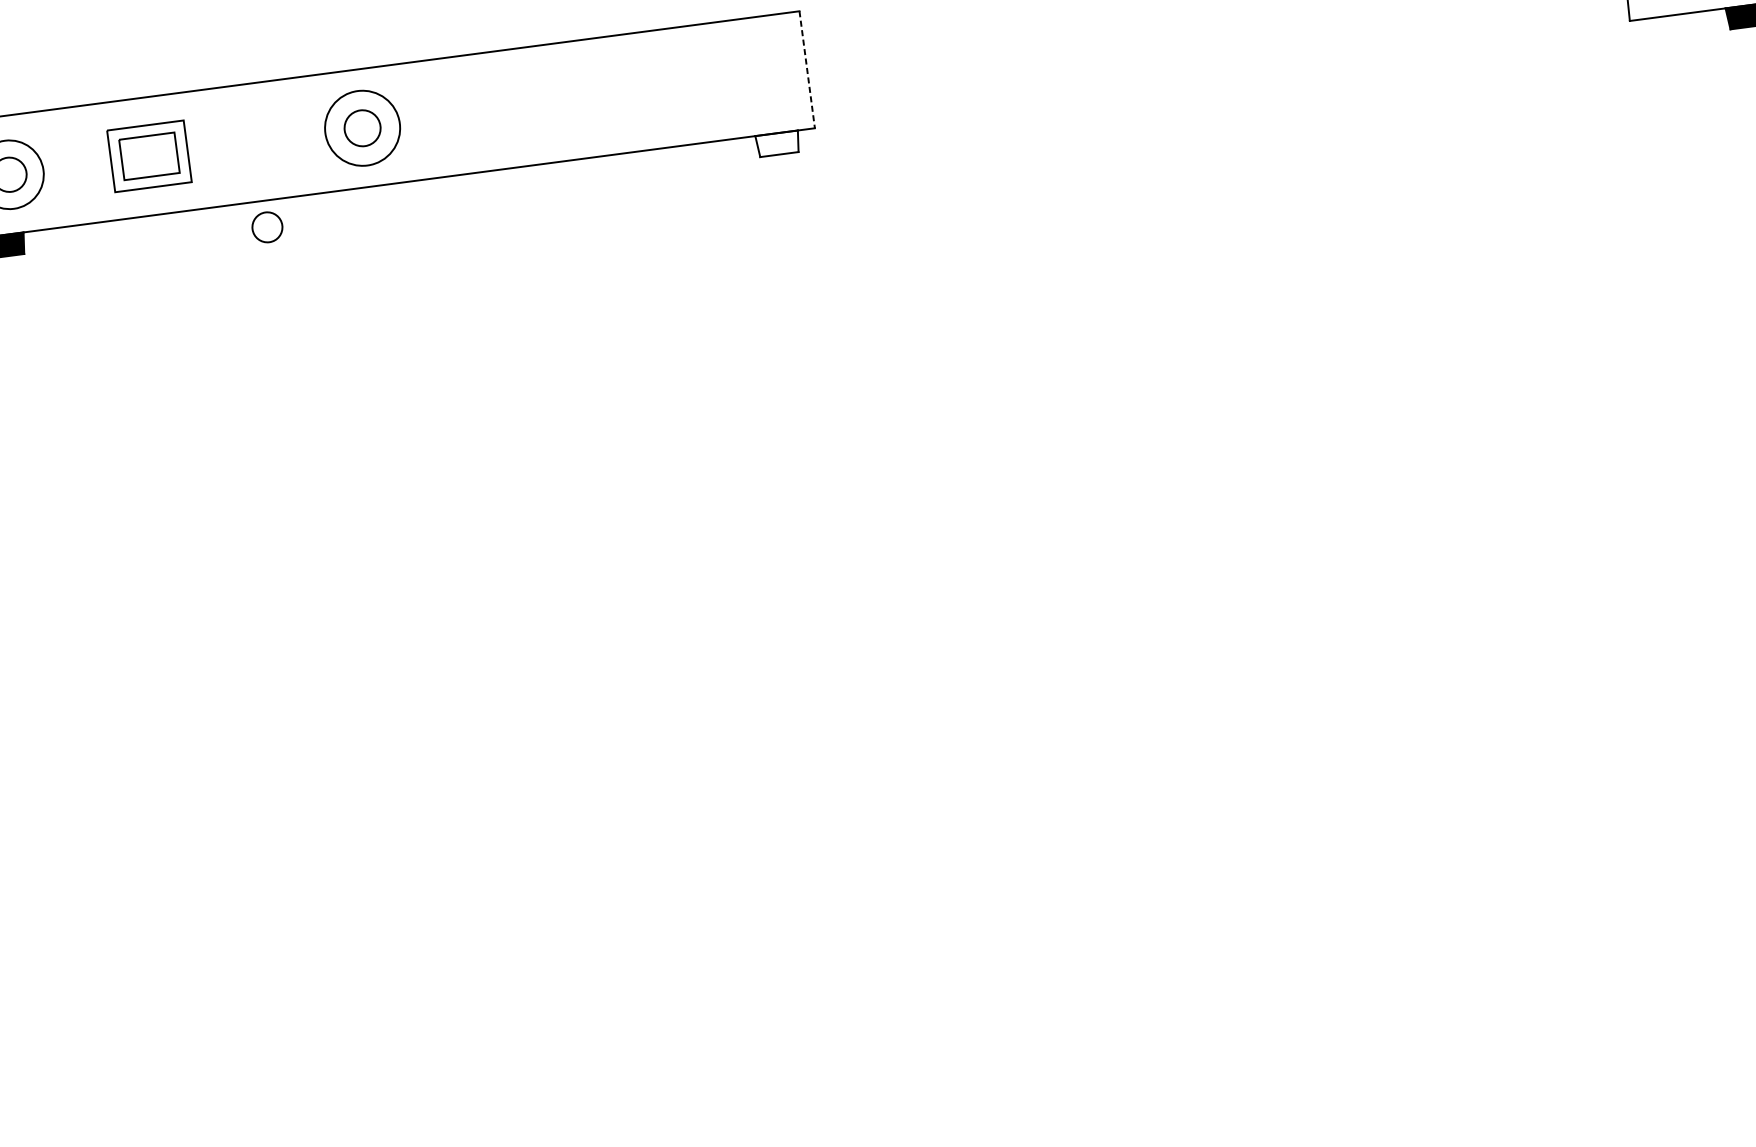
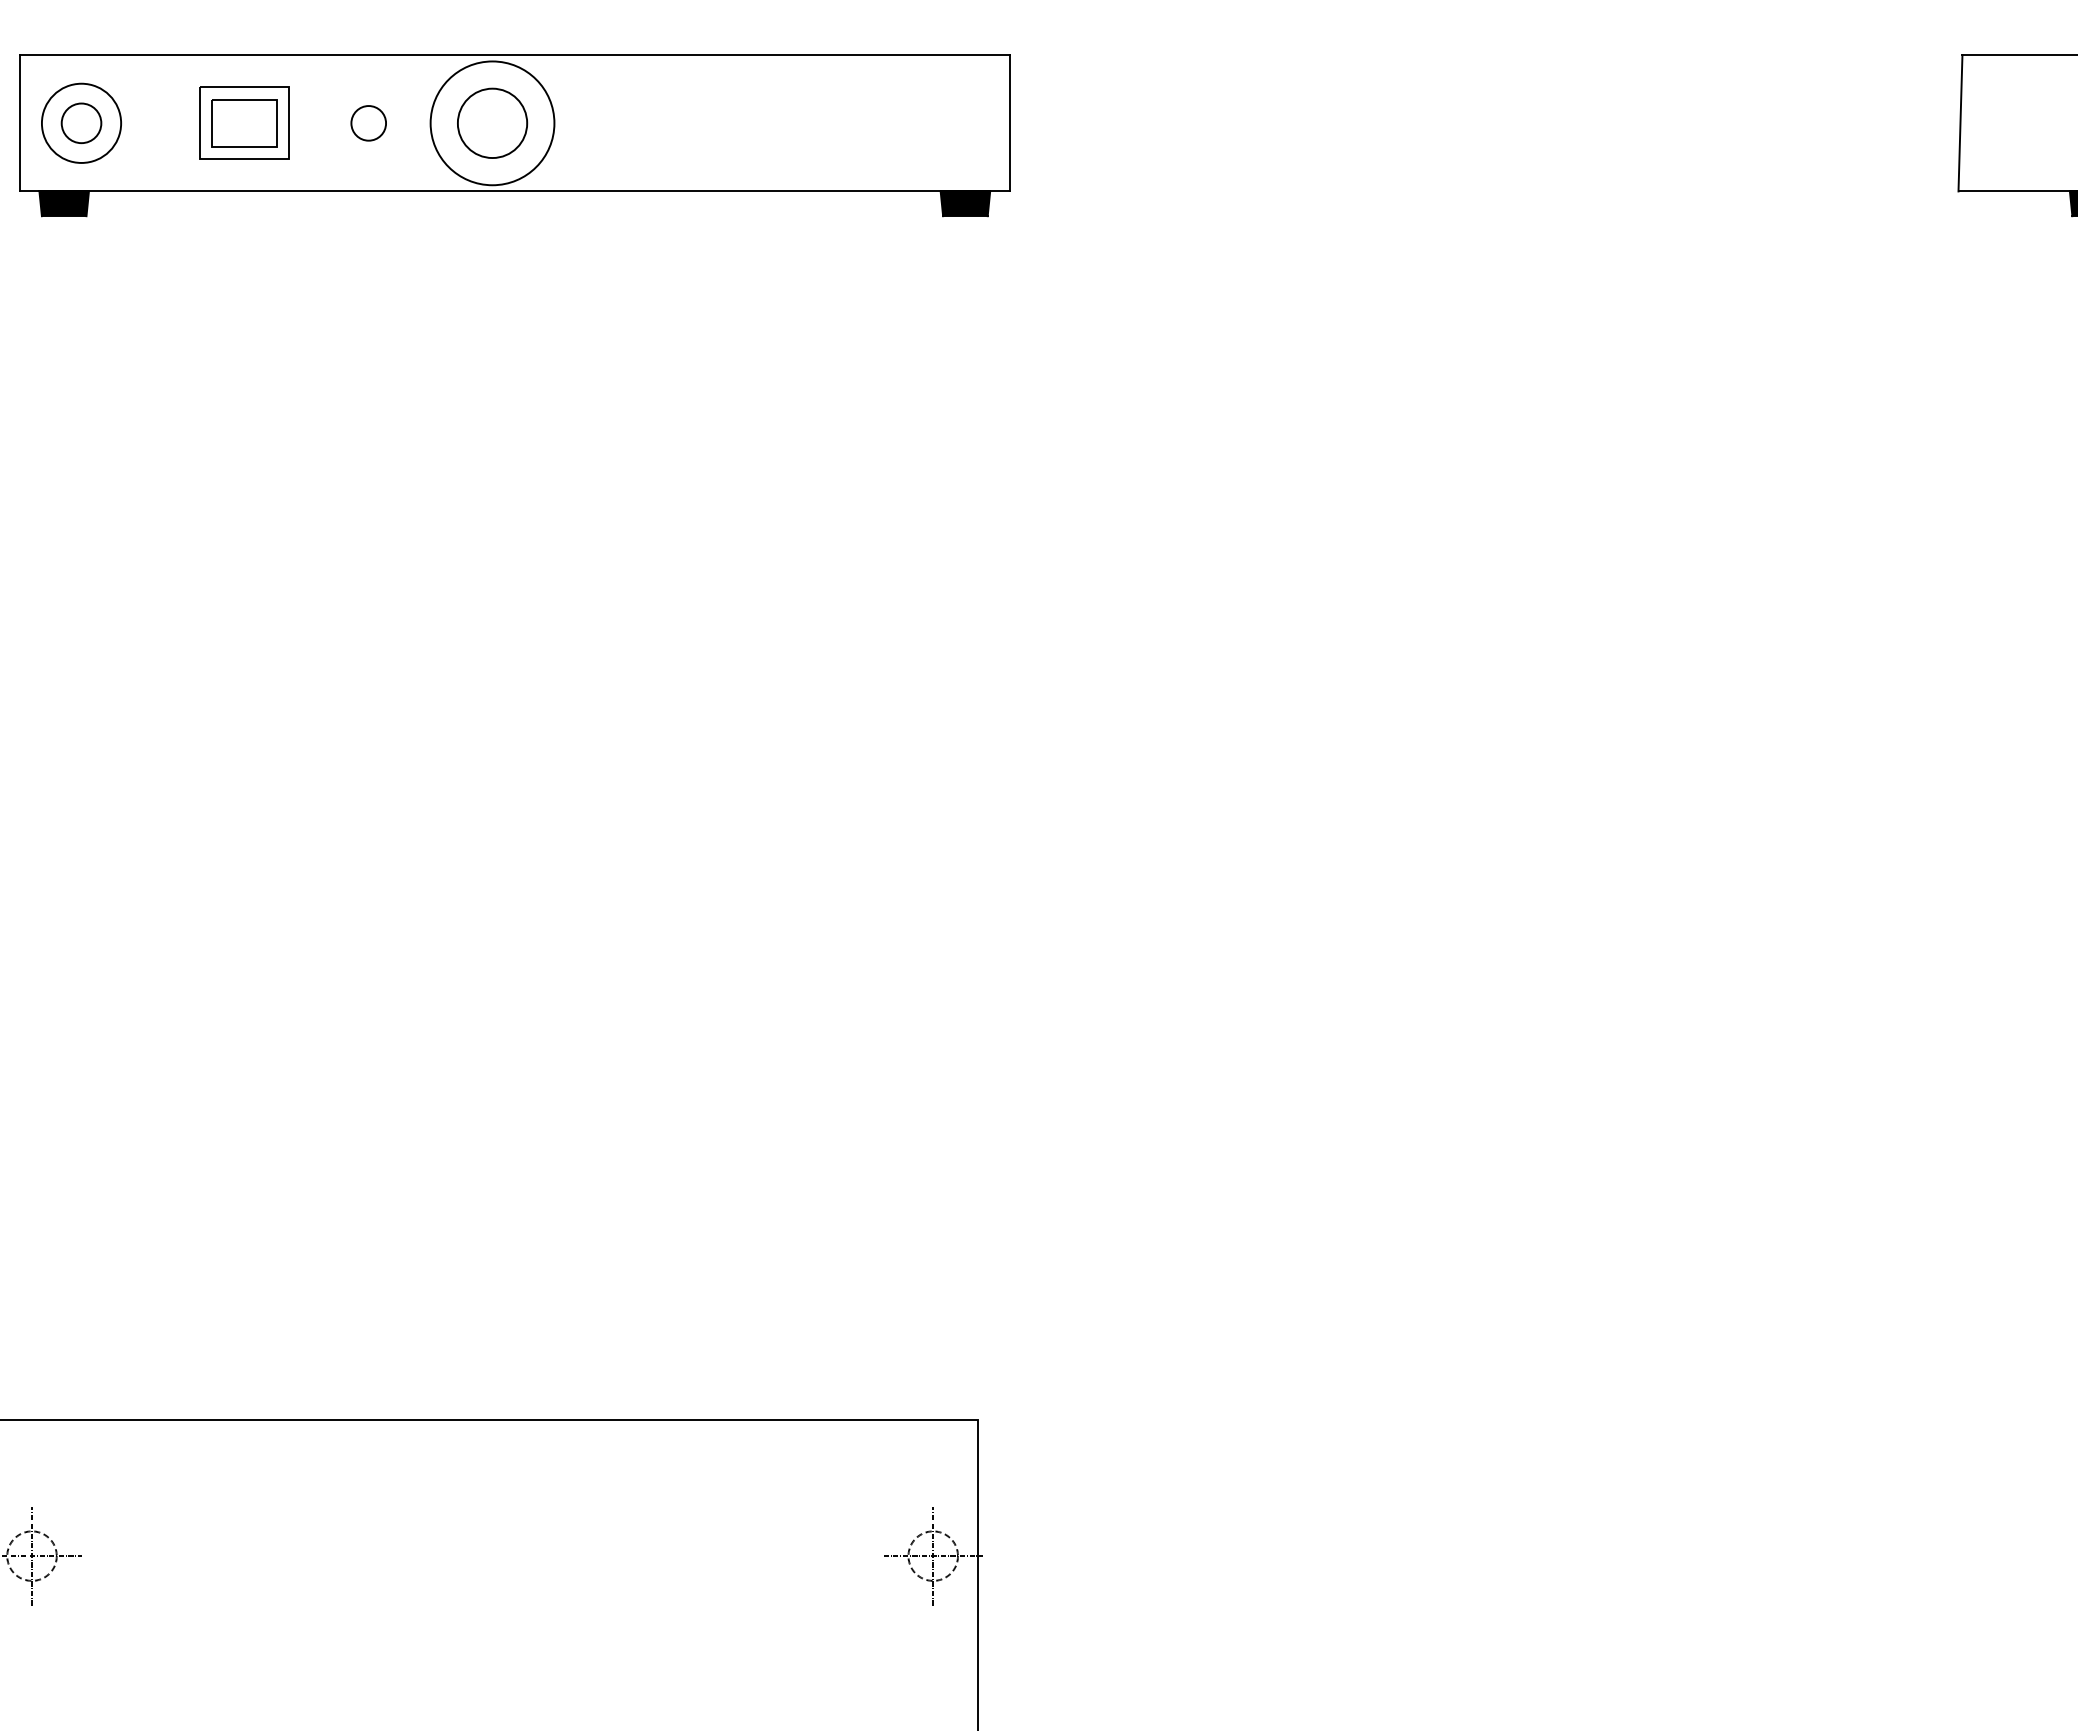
line: (806, 69) -> (1009, 123), dashed -> solid
circle: (362, 128) -> (492, 123), size x1.43
circle: (362, 128) -> (492, 123), size x1.67
fill: (778, 143) -> (965, 203), added
circle: (267, 227) -> (368, 123), moved

